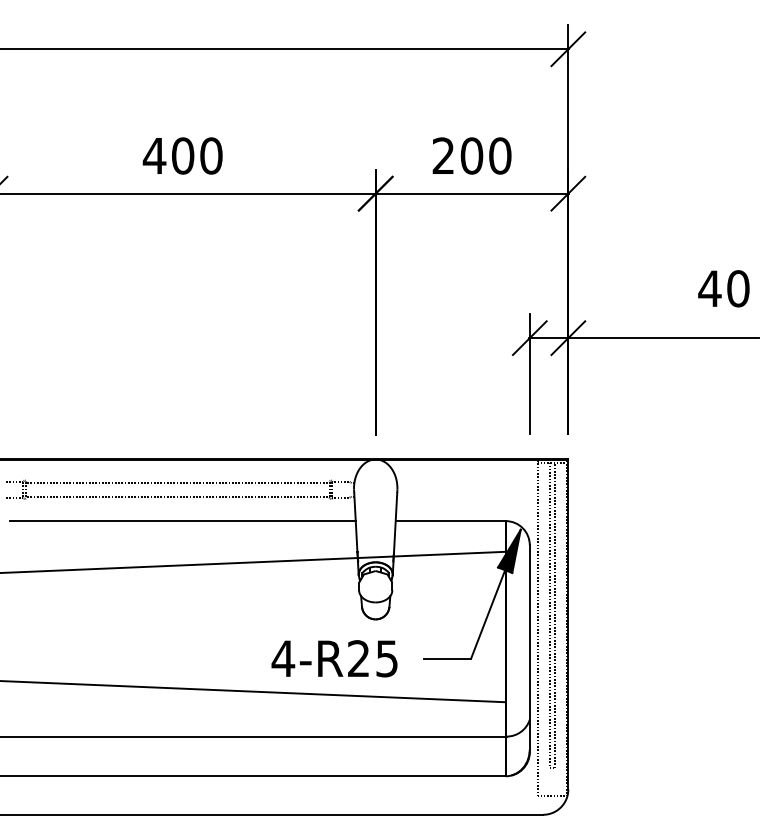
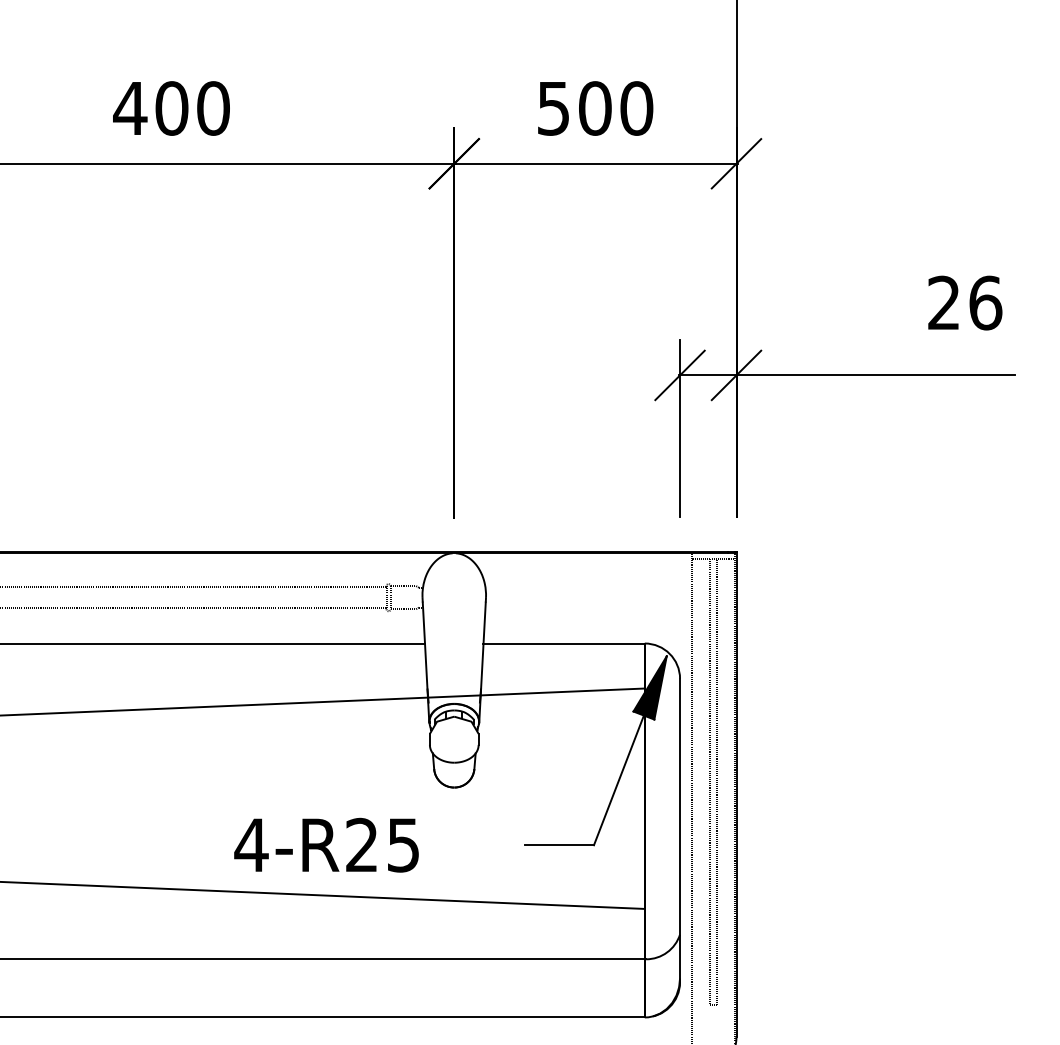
text: (442, 155) -> (552, 107), 200 -> 500
text: (723, 288) -> (963, 302), 40 -> 26
text: (334, 658) -> (326, 844), moved

